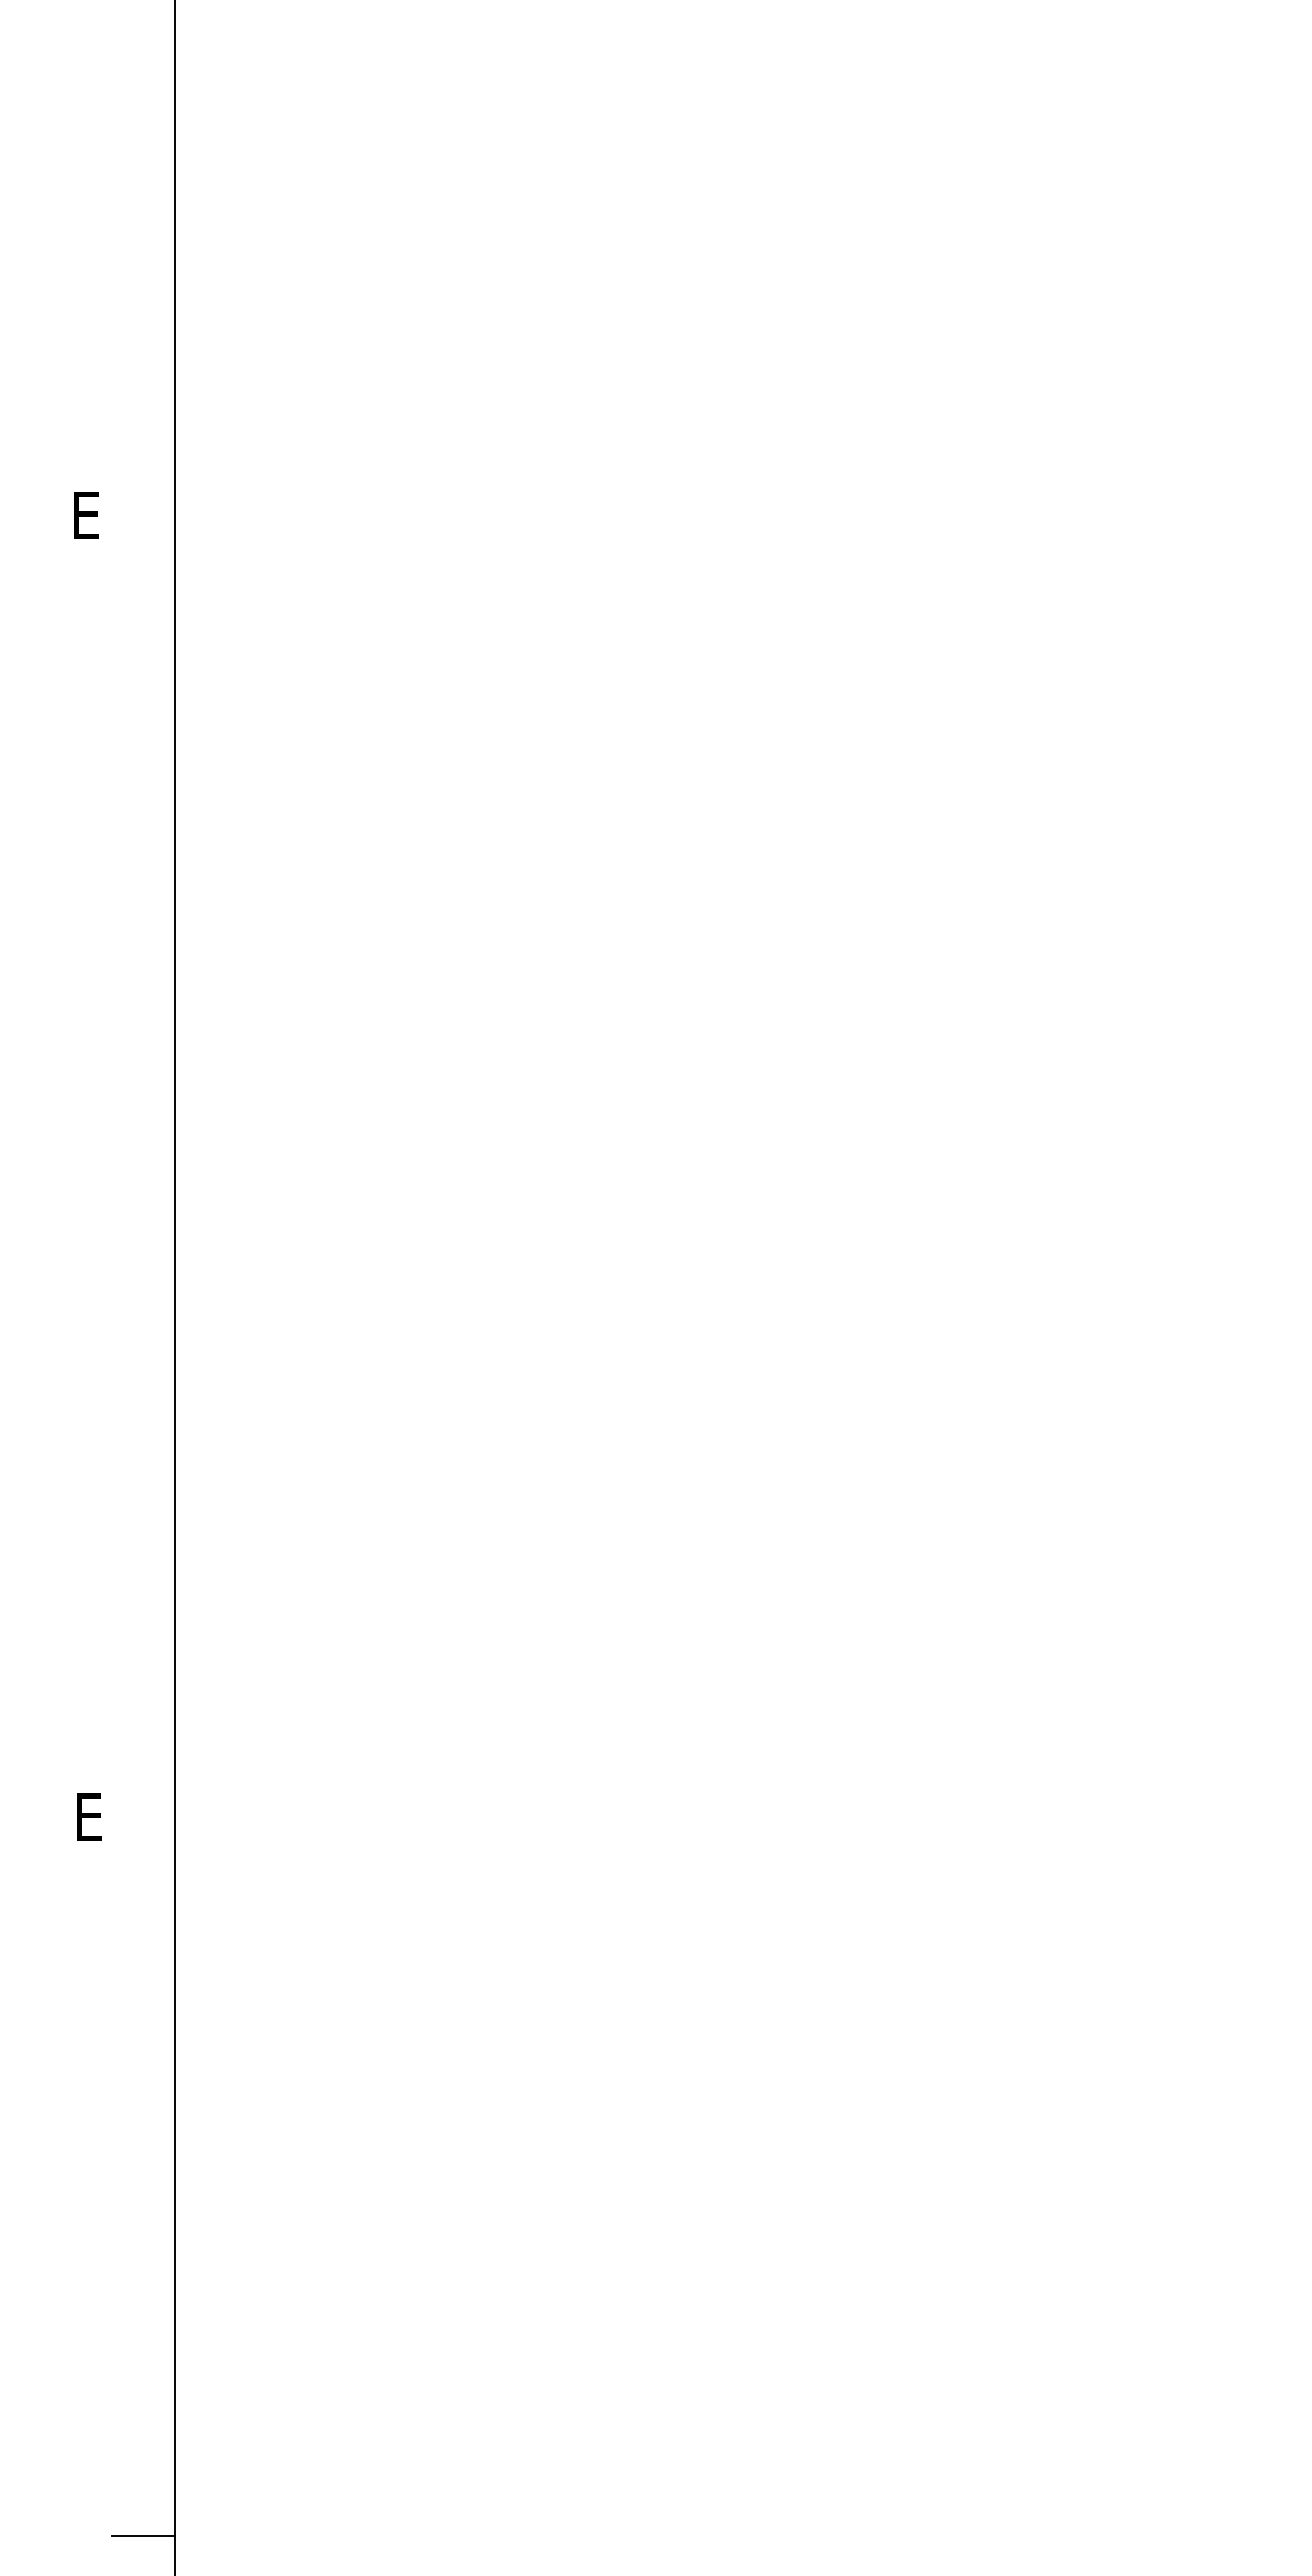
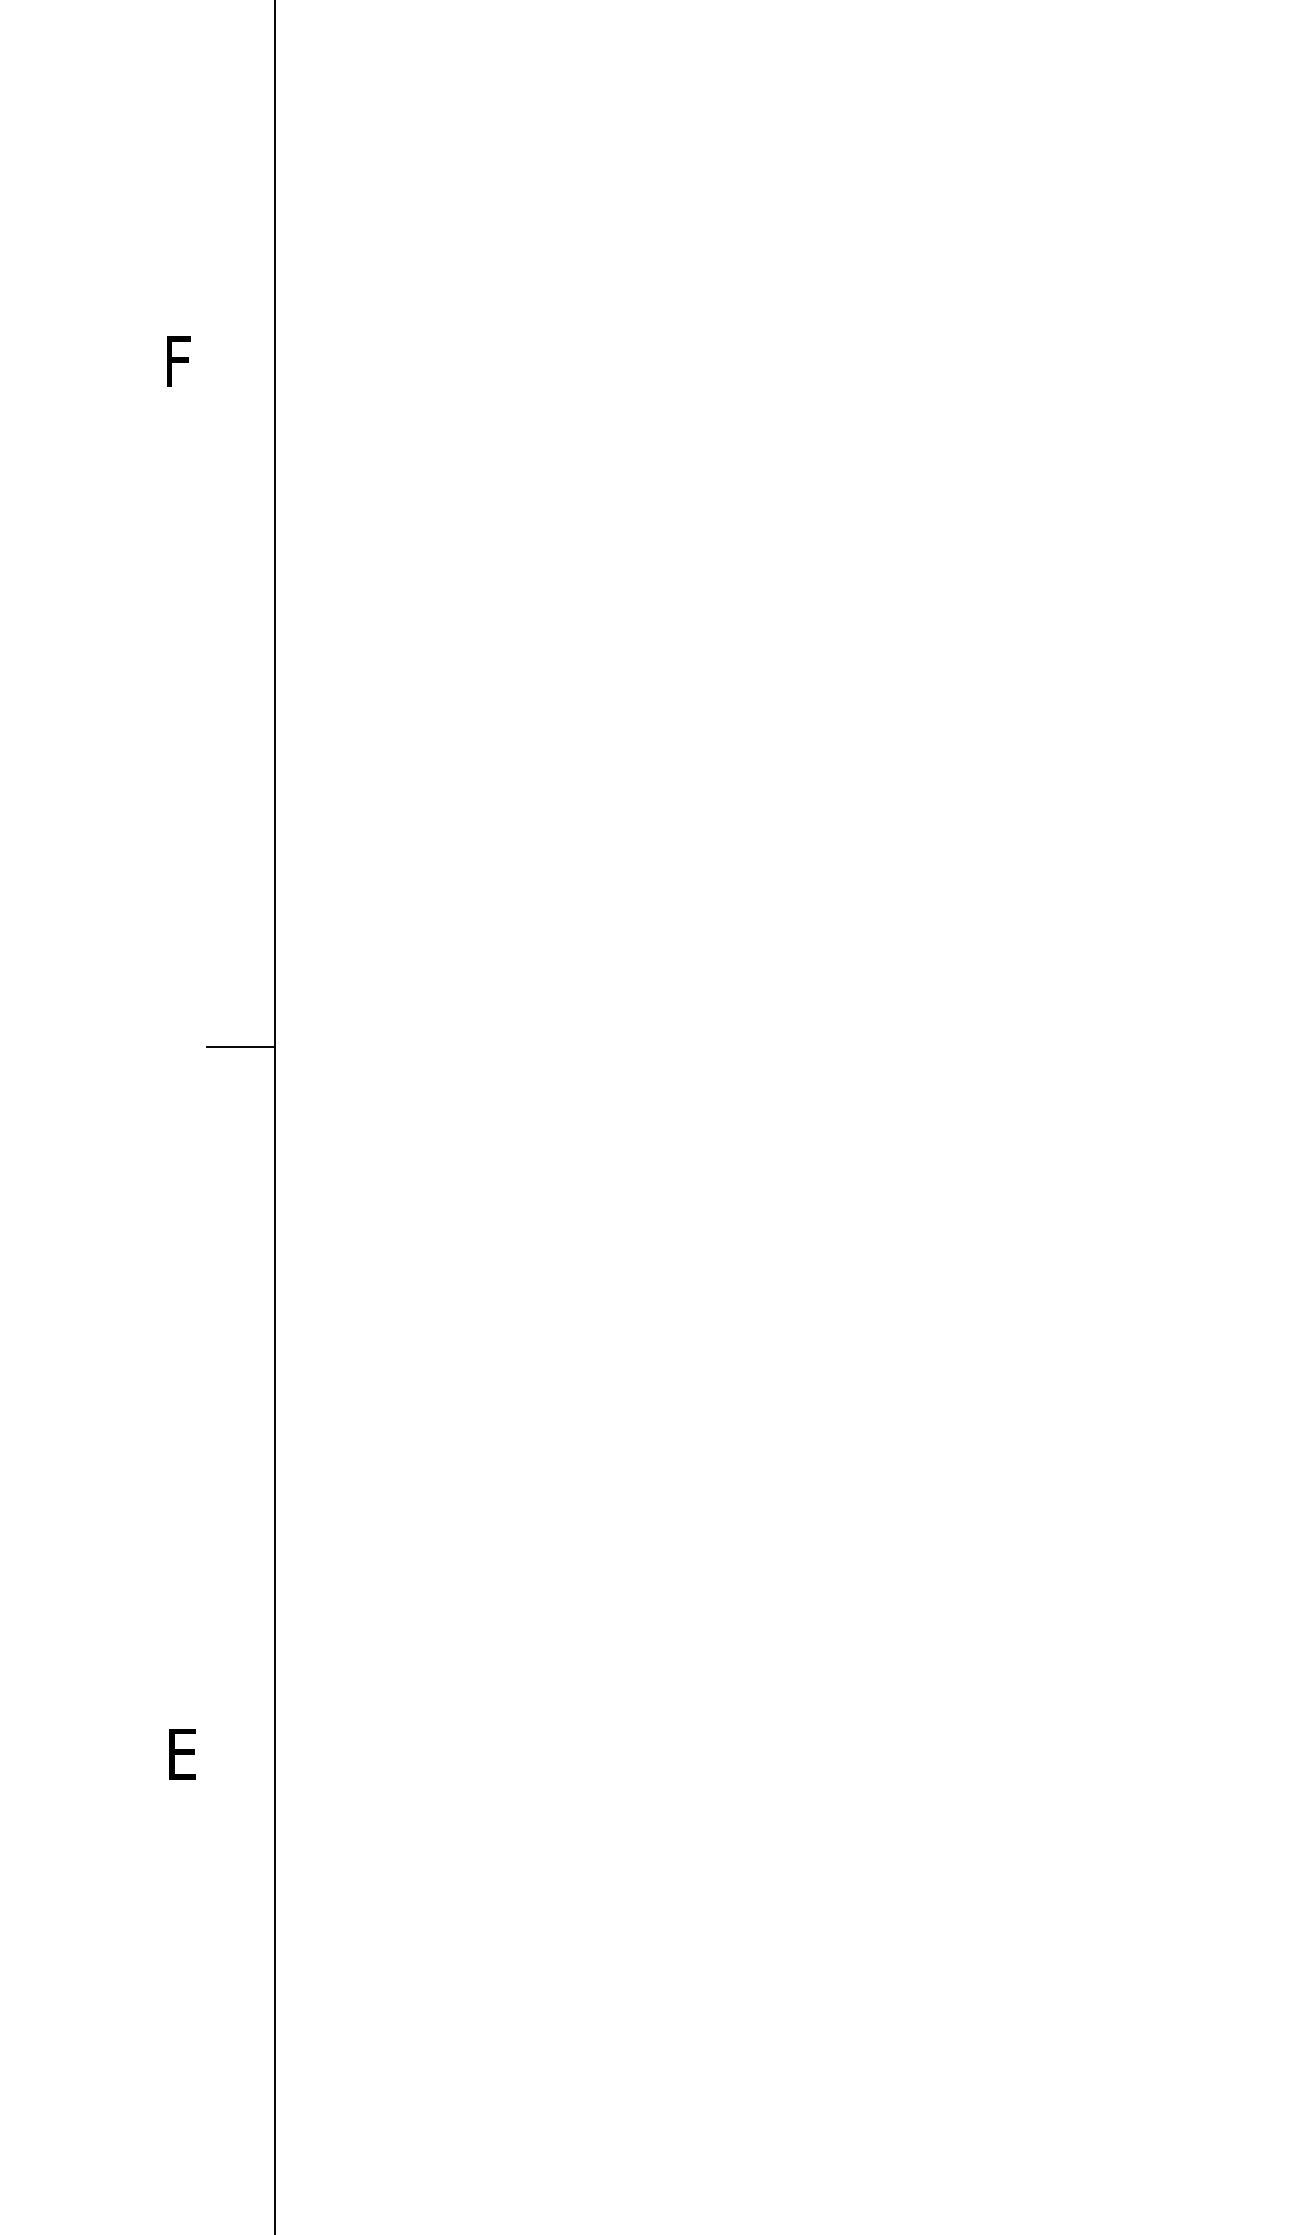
text: (88, 515) -> (182, 361), E -> F
line: (143, 1156) -> (241, 1047), added

